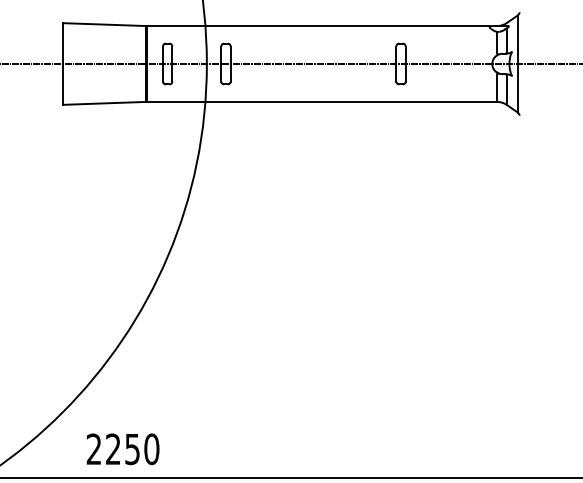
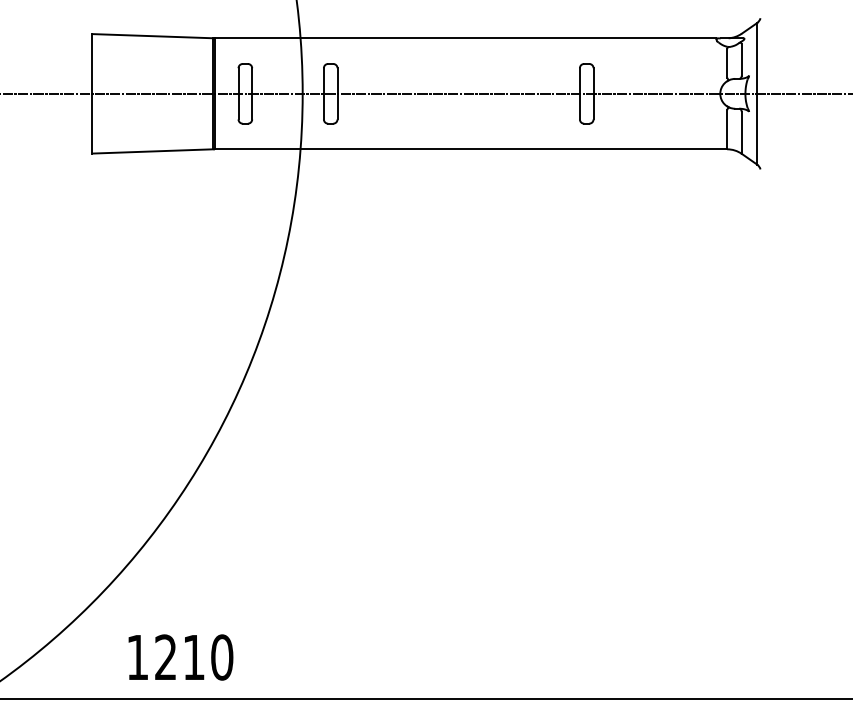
text: (112, 449) -> (164, 657), 2250 -> 1210

